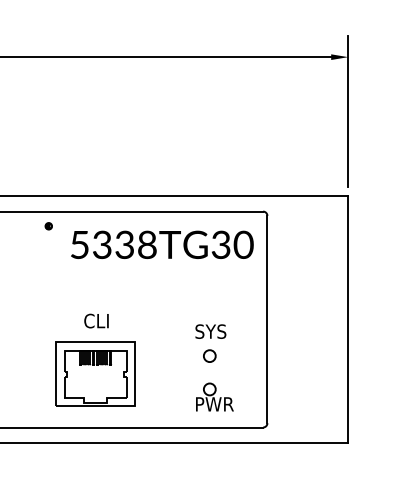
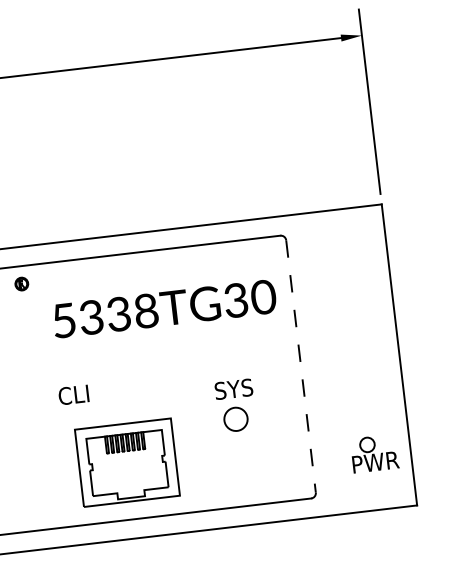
part: (48, 226) -> (21, 284), size x1.6
text: (162, 244) -> (164, 308), moved
line: (267, 319) -> (301, 366), solid -> dashed
text: (96, 320) -> (73, 394), moved
circle: (209, 355) -> (235, 418), size x1.6
part: (95, 373) -> (127, 462), moved
part: (214, 396) -> (374, 452), moved

